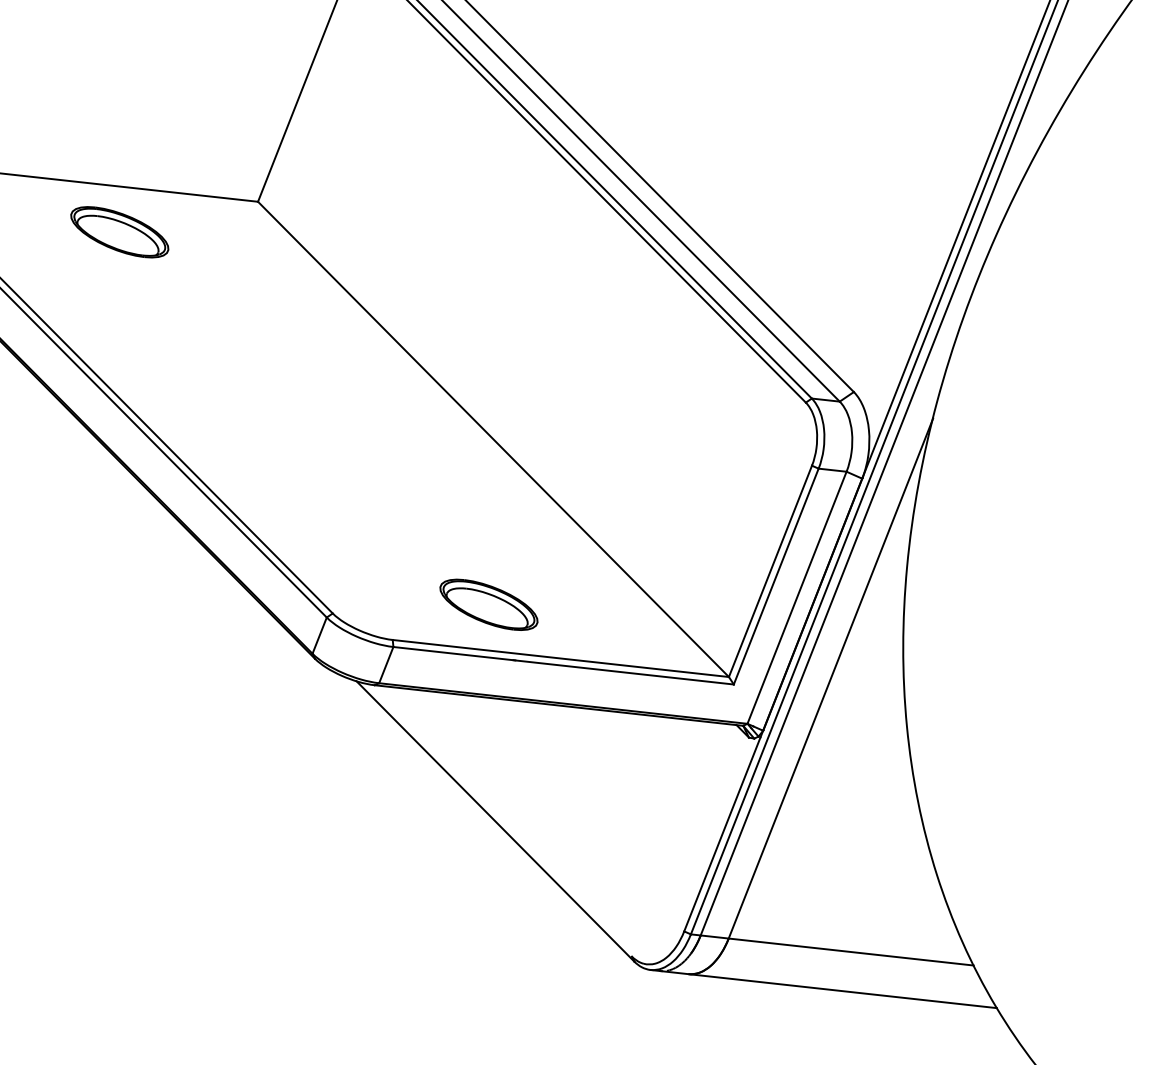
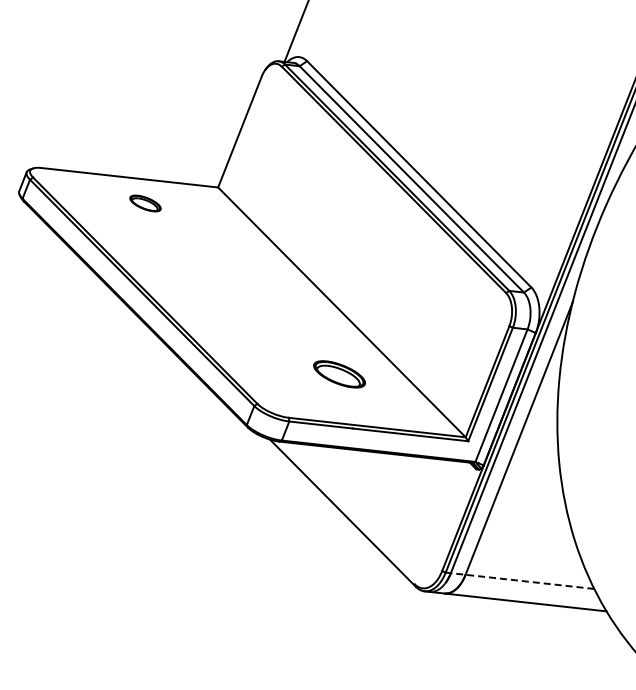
part: (119, 232) -> (145, 203), size x0.6
part: (488, 605) -> (339, 374), moved
line: (833, 949) -> (520, 580), solid -> dashed

